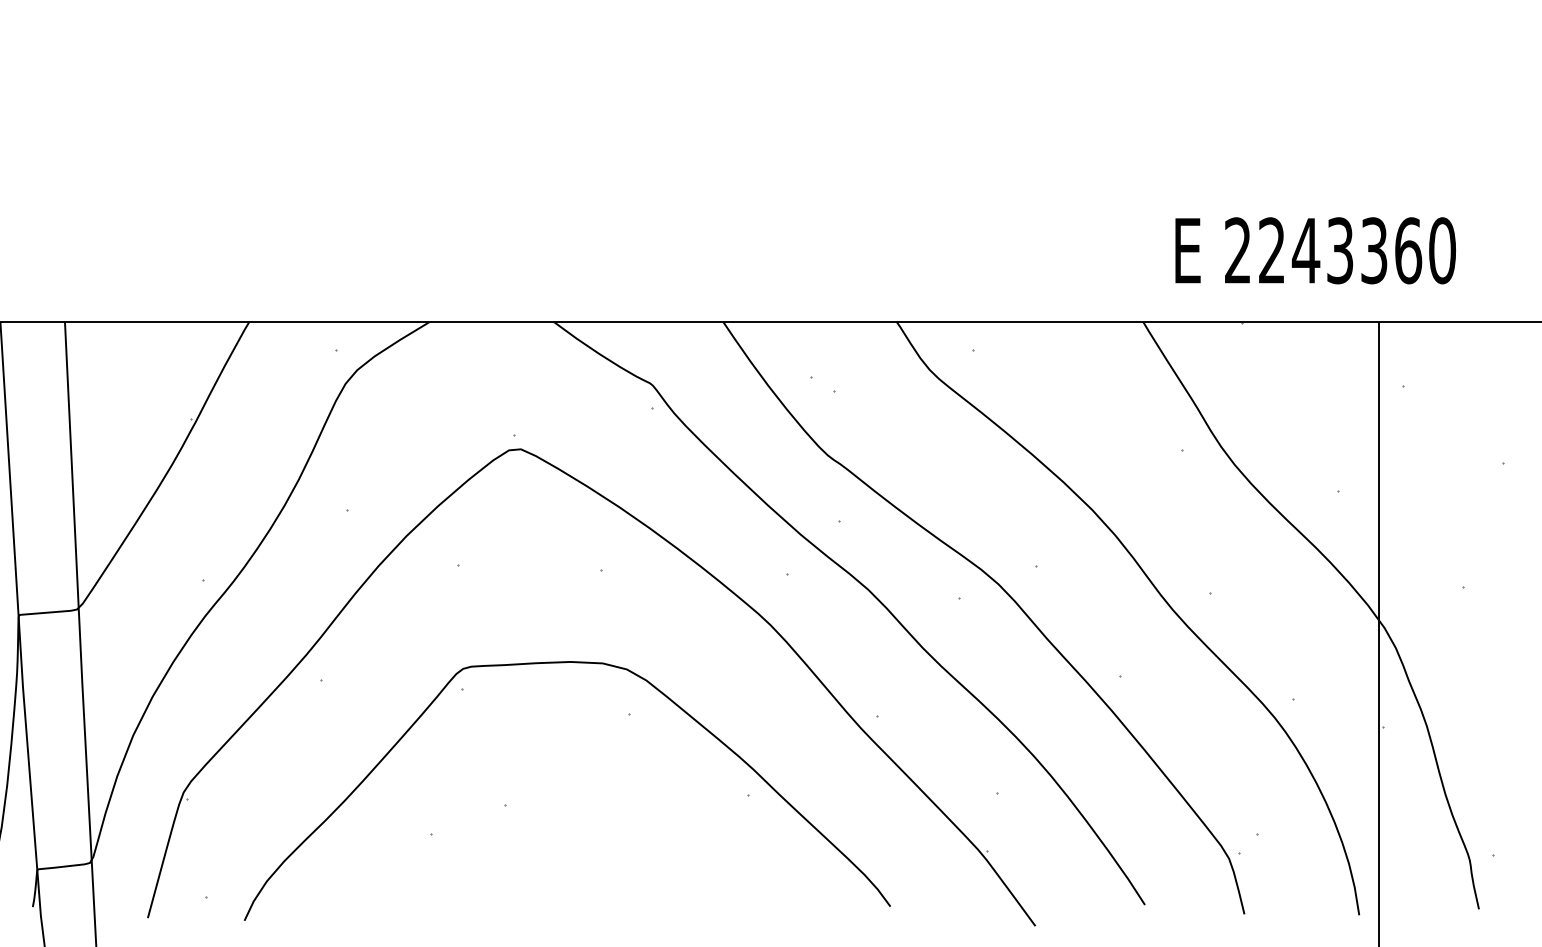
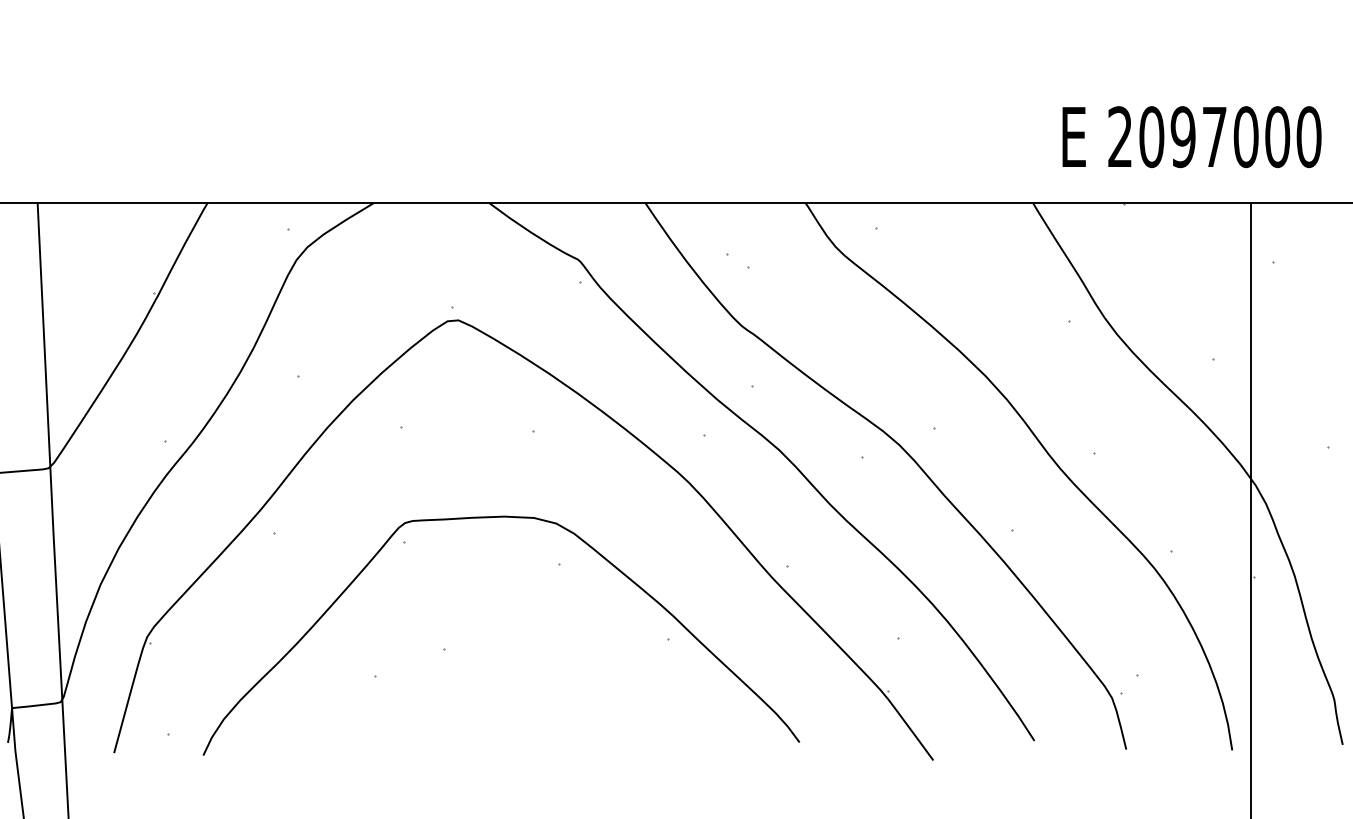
text: (1340, 250) -> (1214, 136), 2243360 -> 2097000

